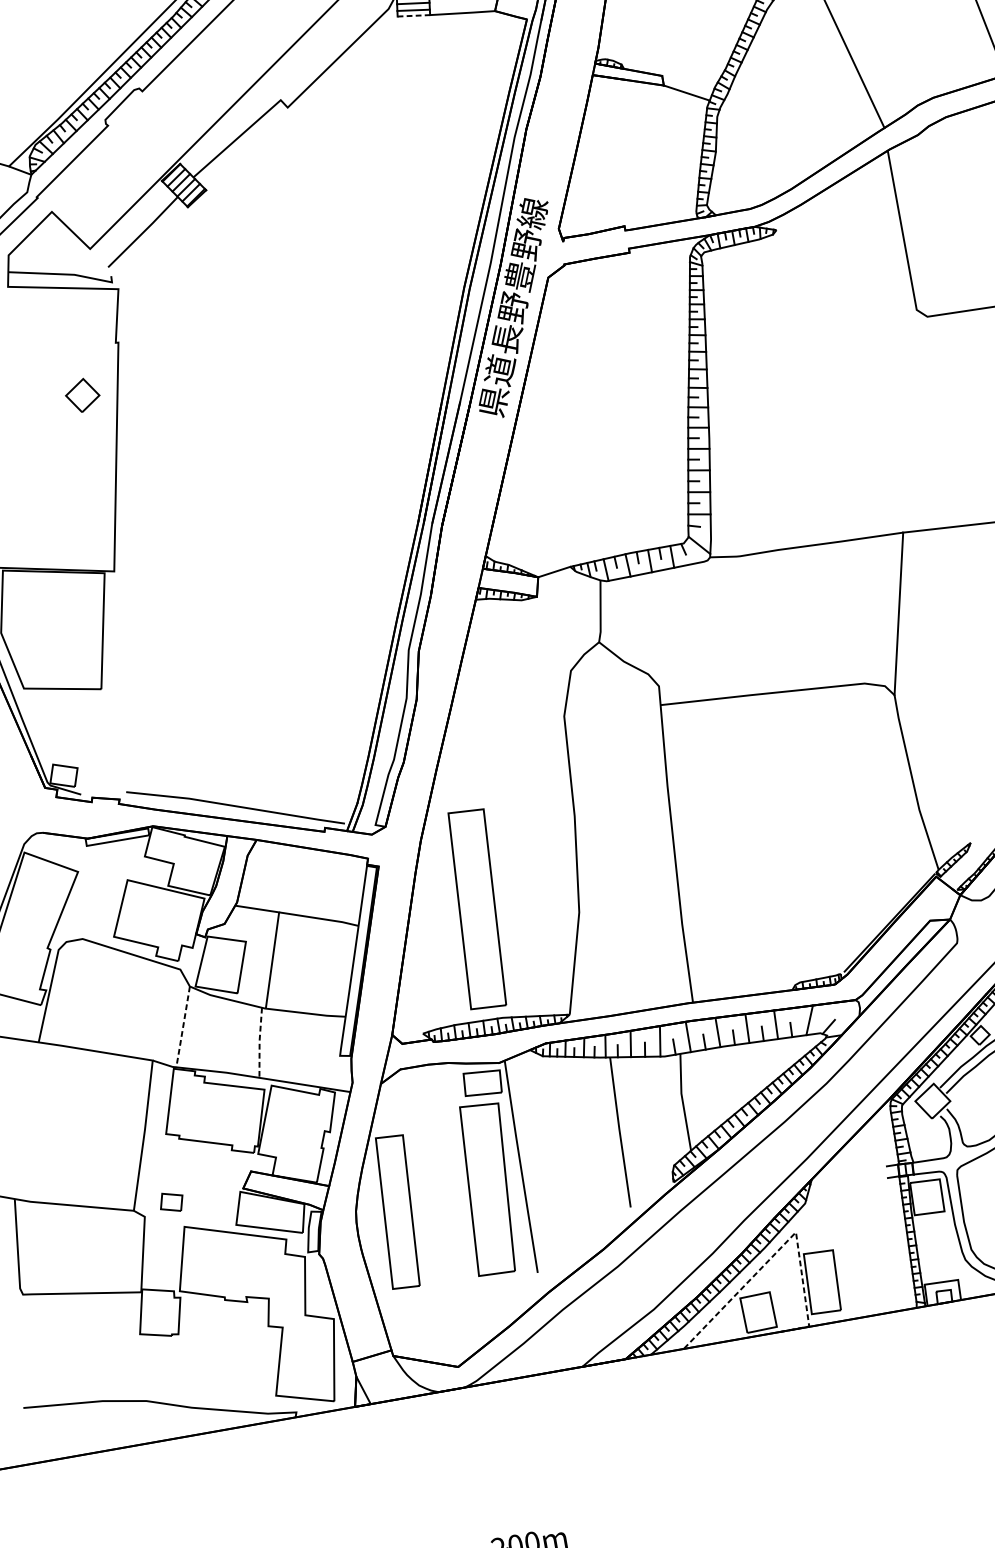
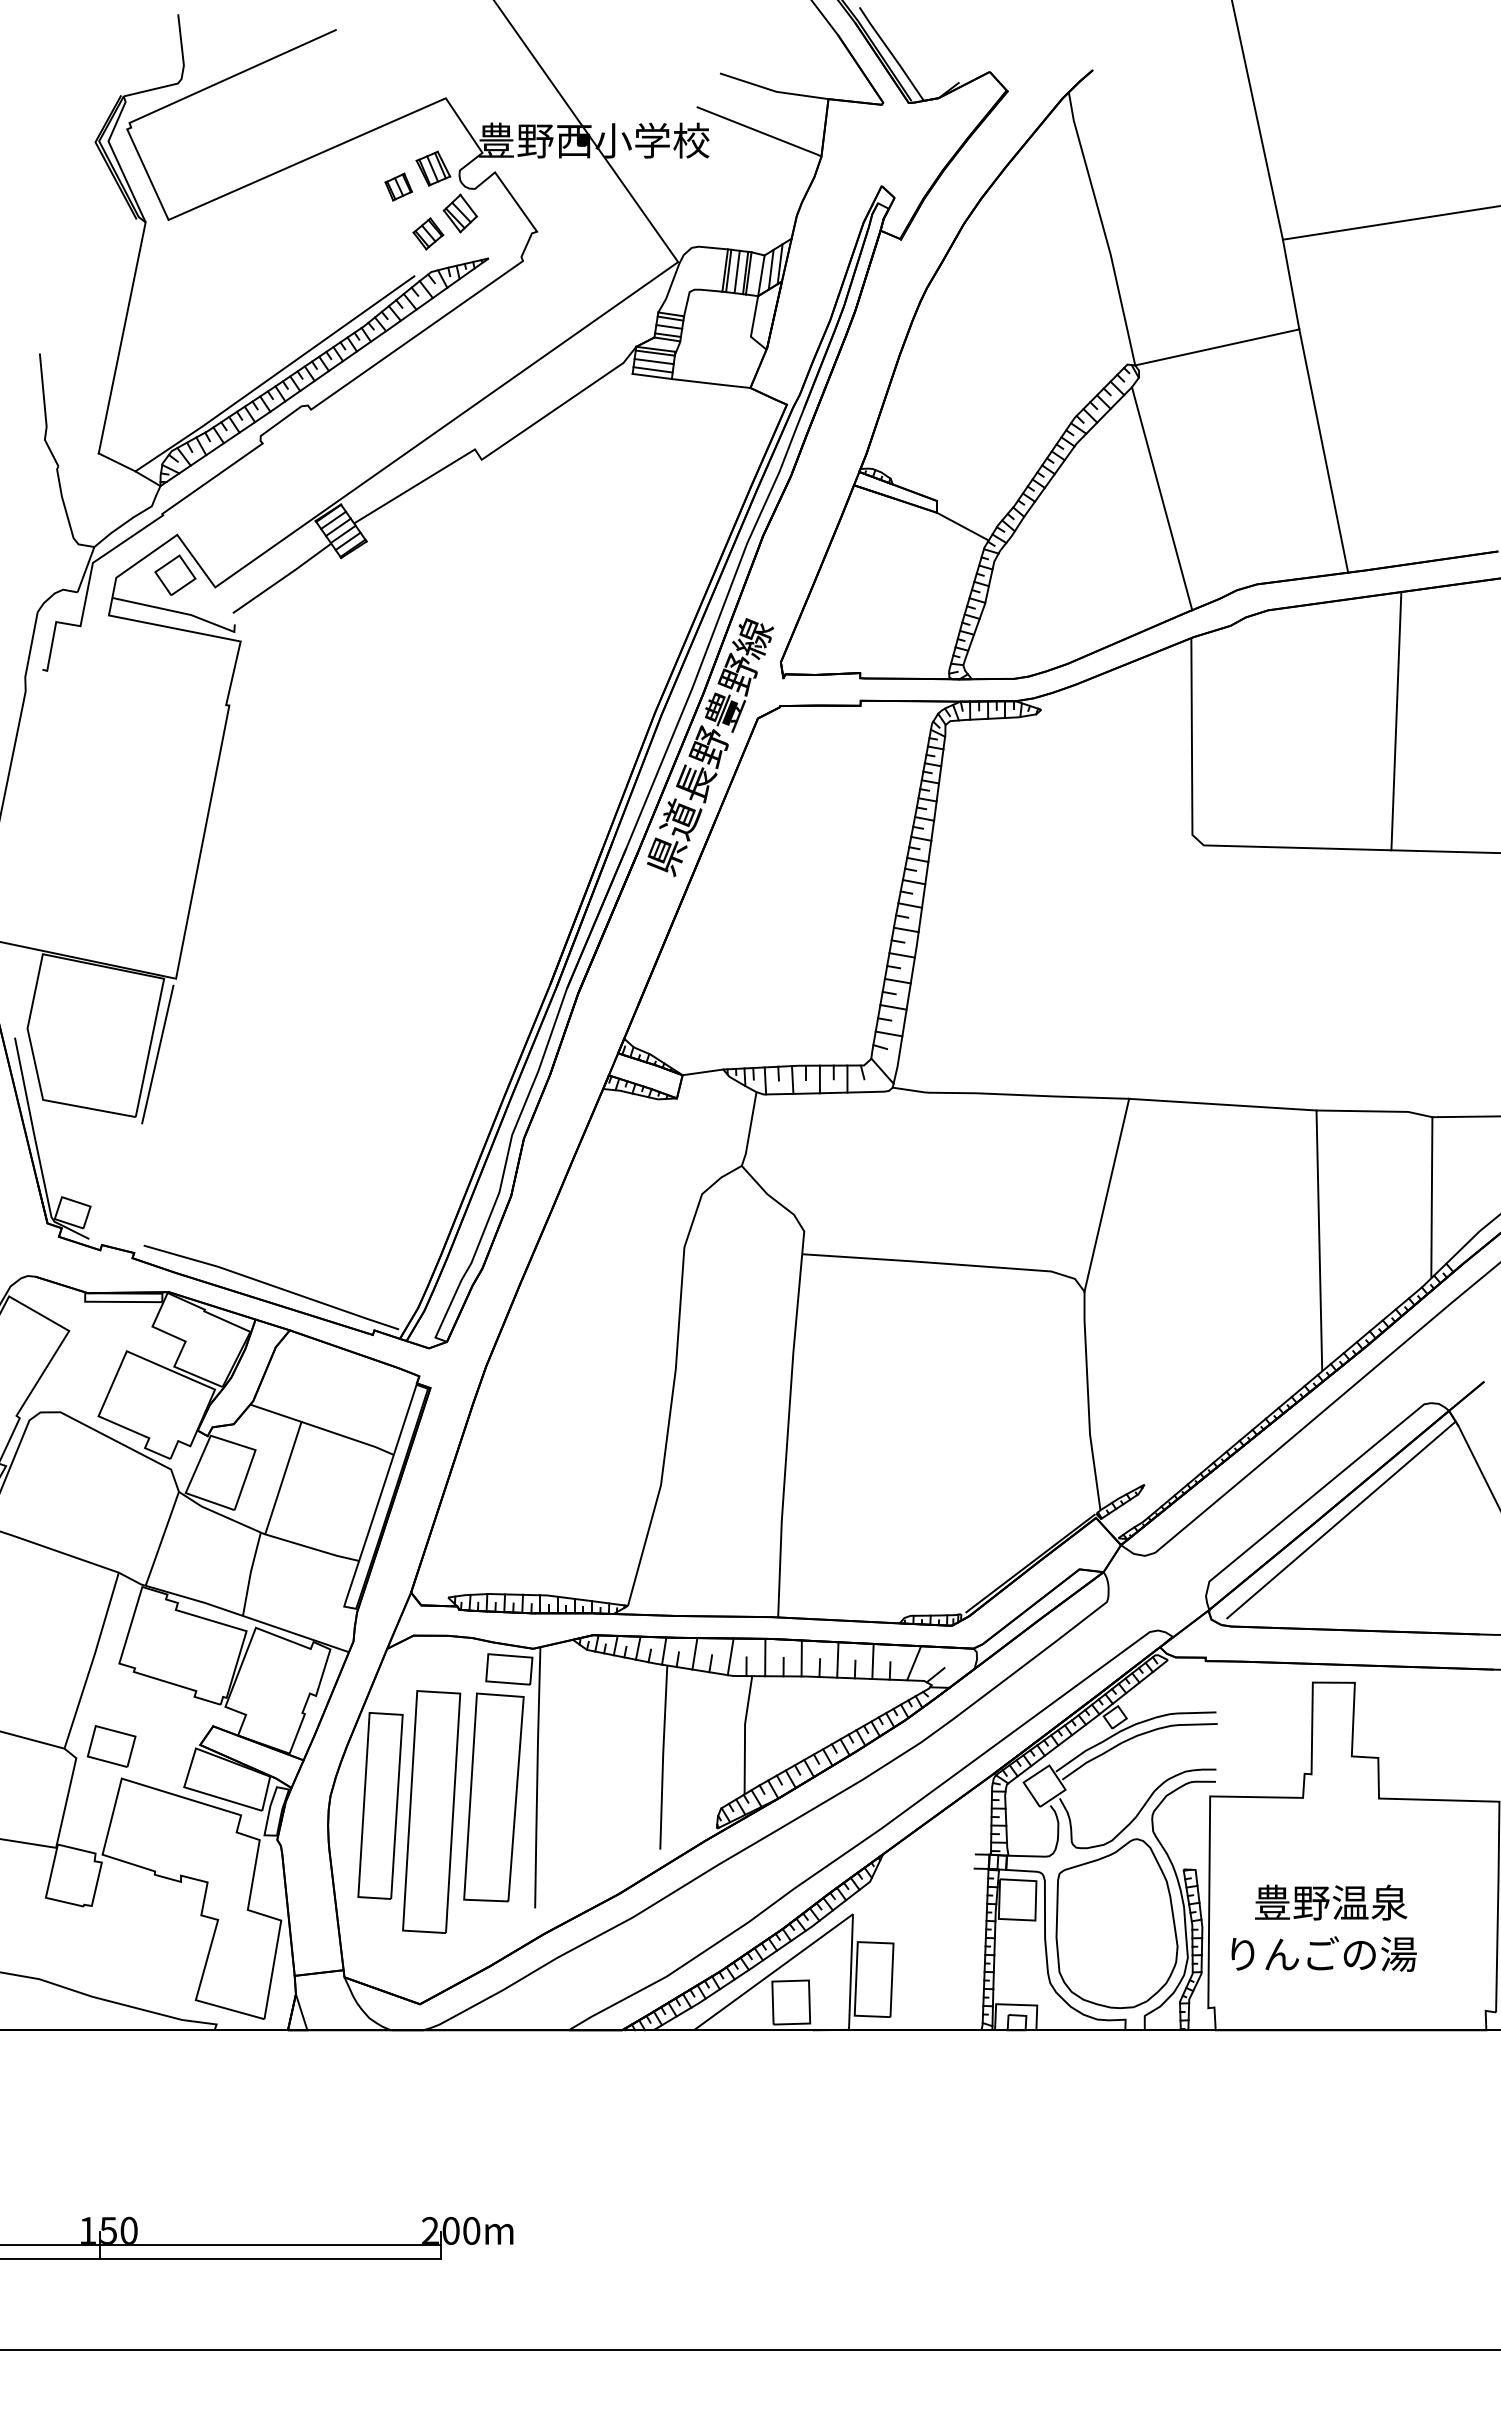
line: (414, 15) -> (652, 376), dashed -> solid
part: (82, 394) -> (175, 574), moved
line: (110, 635) -> (157, 1054), added
part: (477, 908) -> (431, 1811), moved
line: (183, 1027) -> (162, 1539), dashed -> solid
line: (259, 1042) -> (250, 1573), dashed -> solid
part: (171, 1202) -> (111, 1746), size x1.67
line: (784, 1244) -> (836, 1926), dashed -> solid

